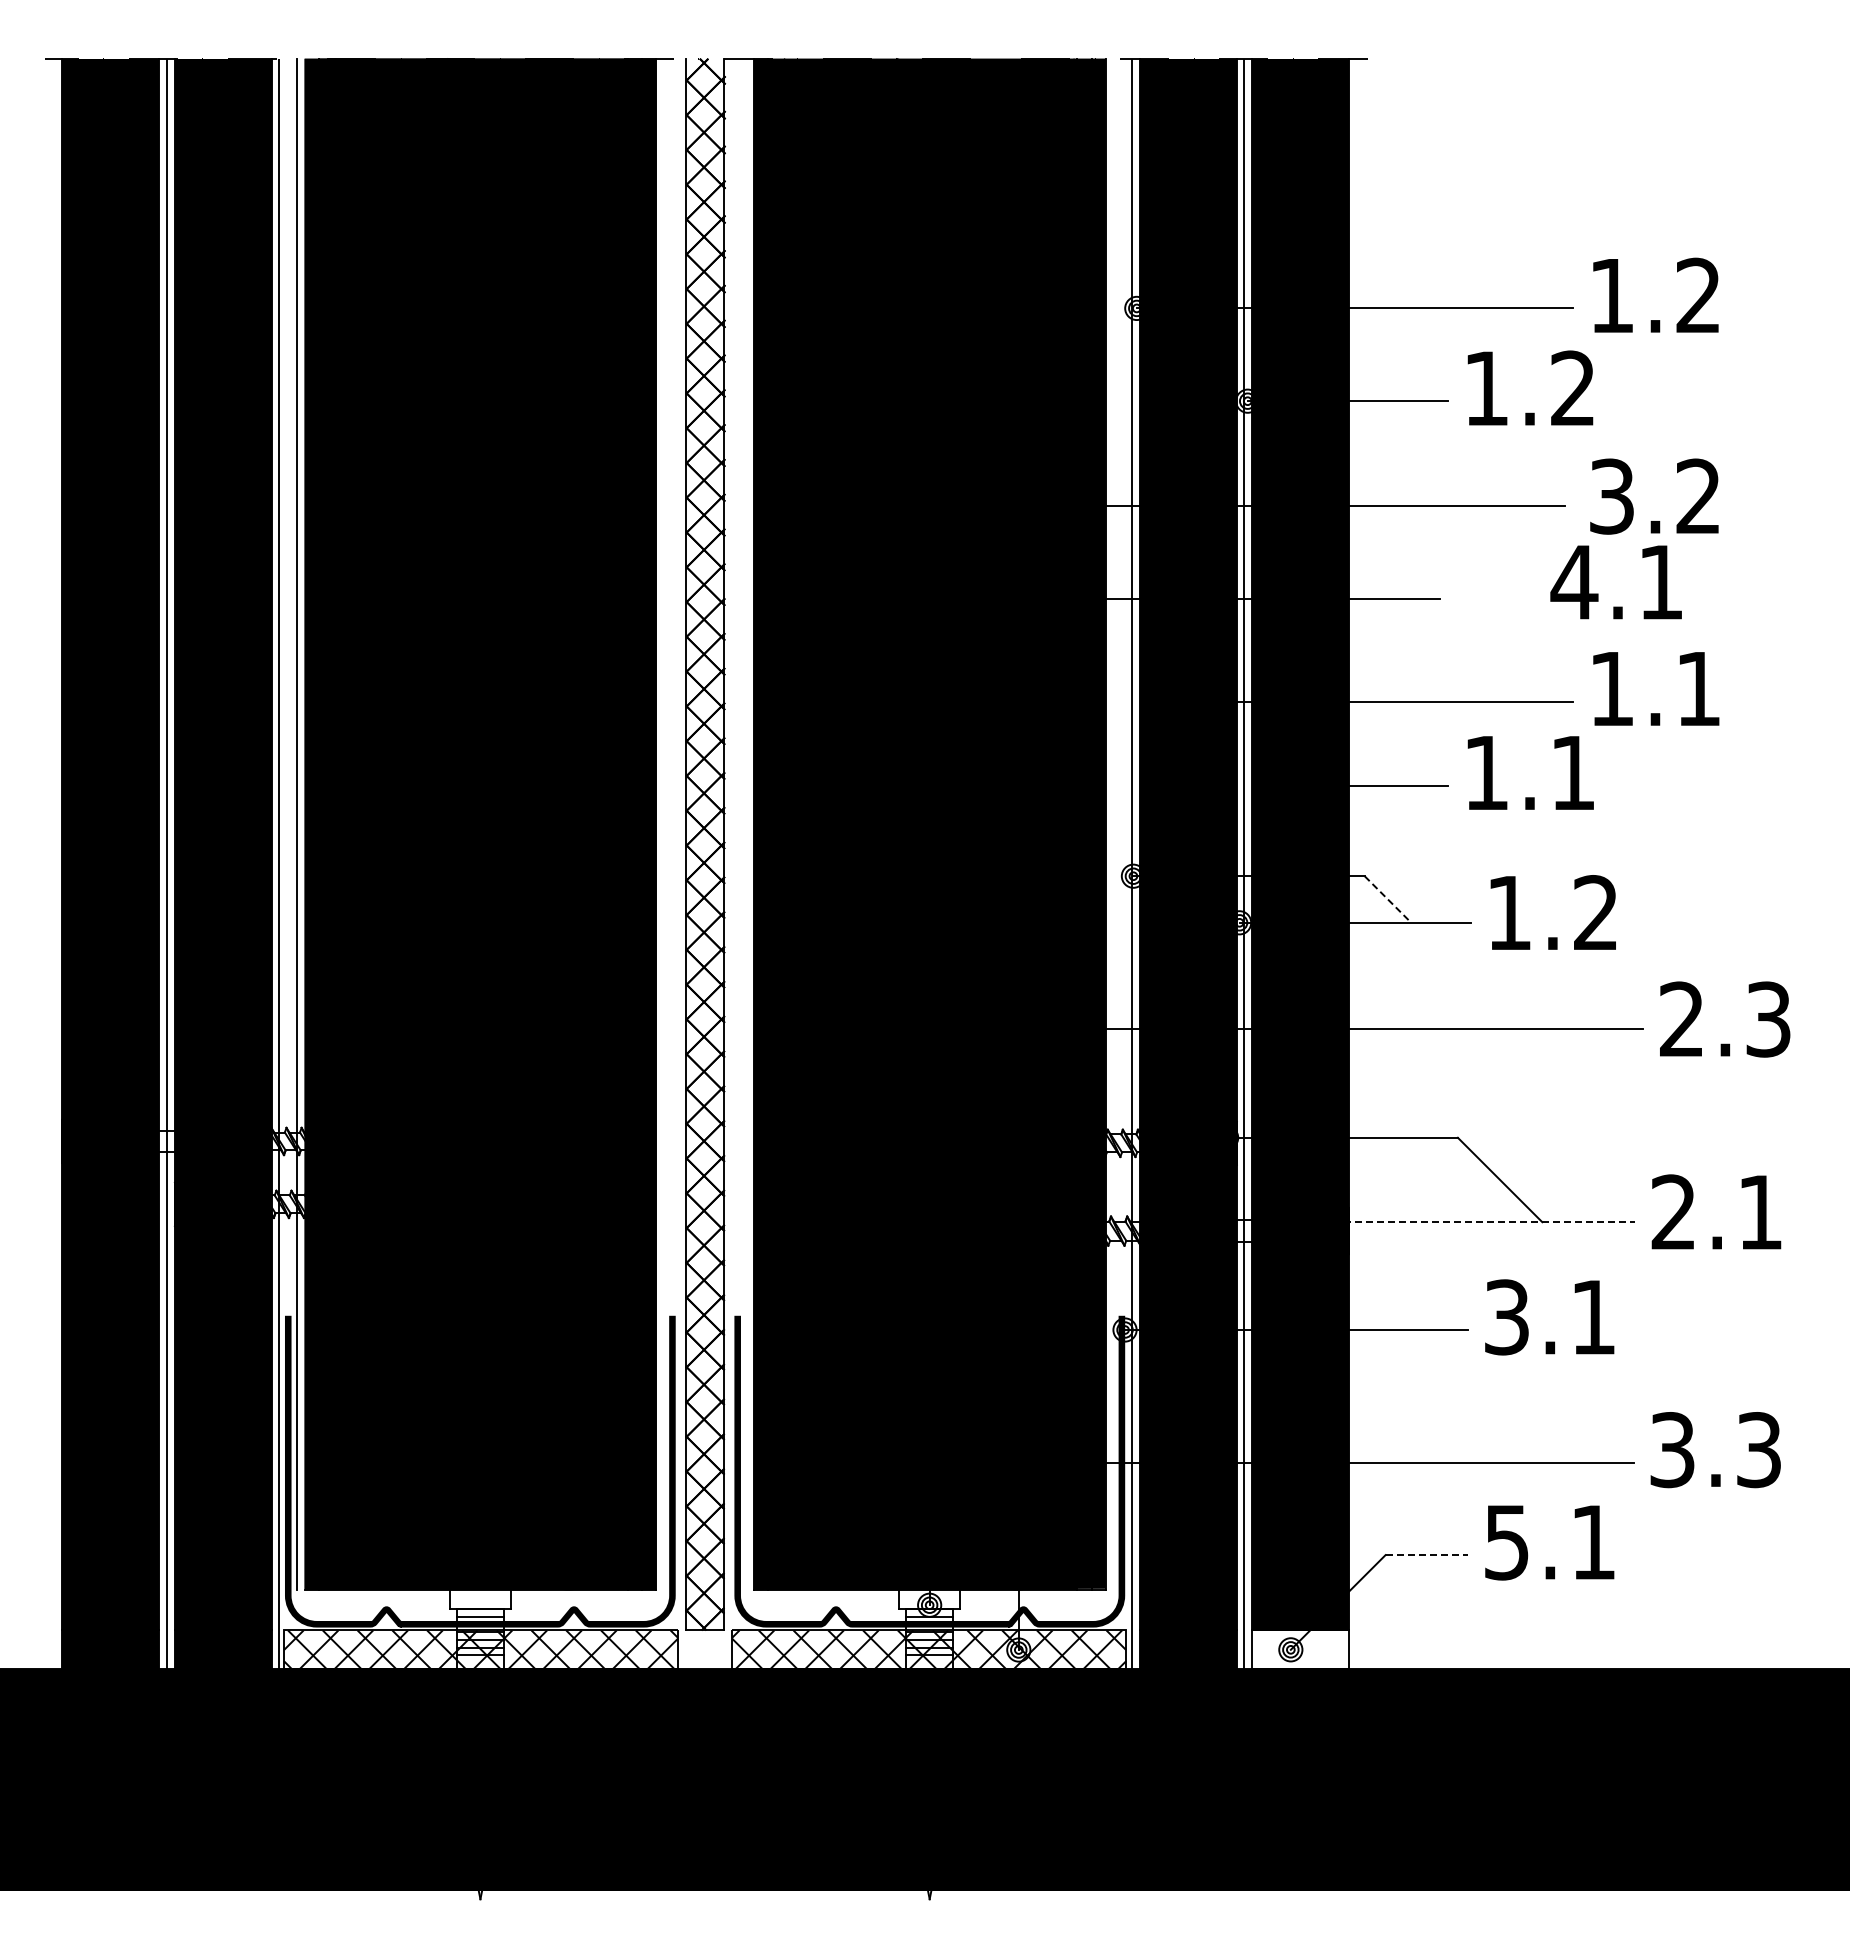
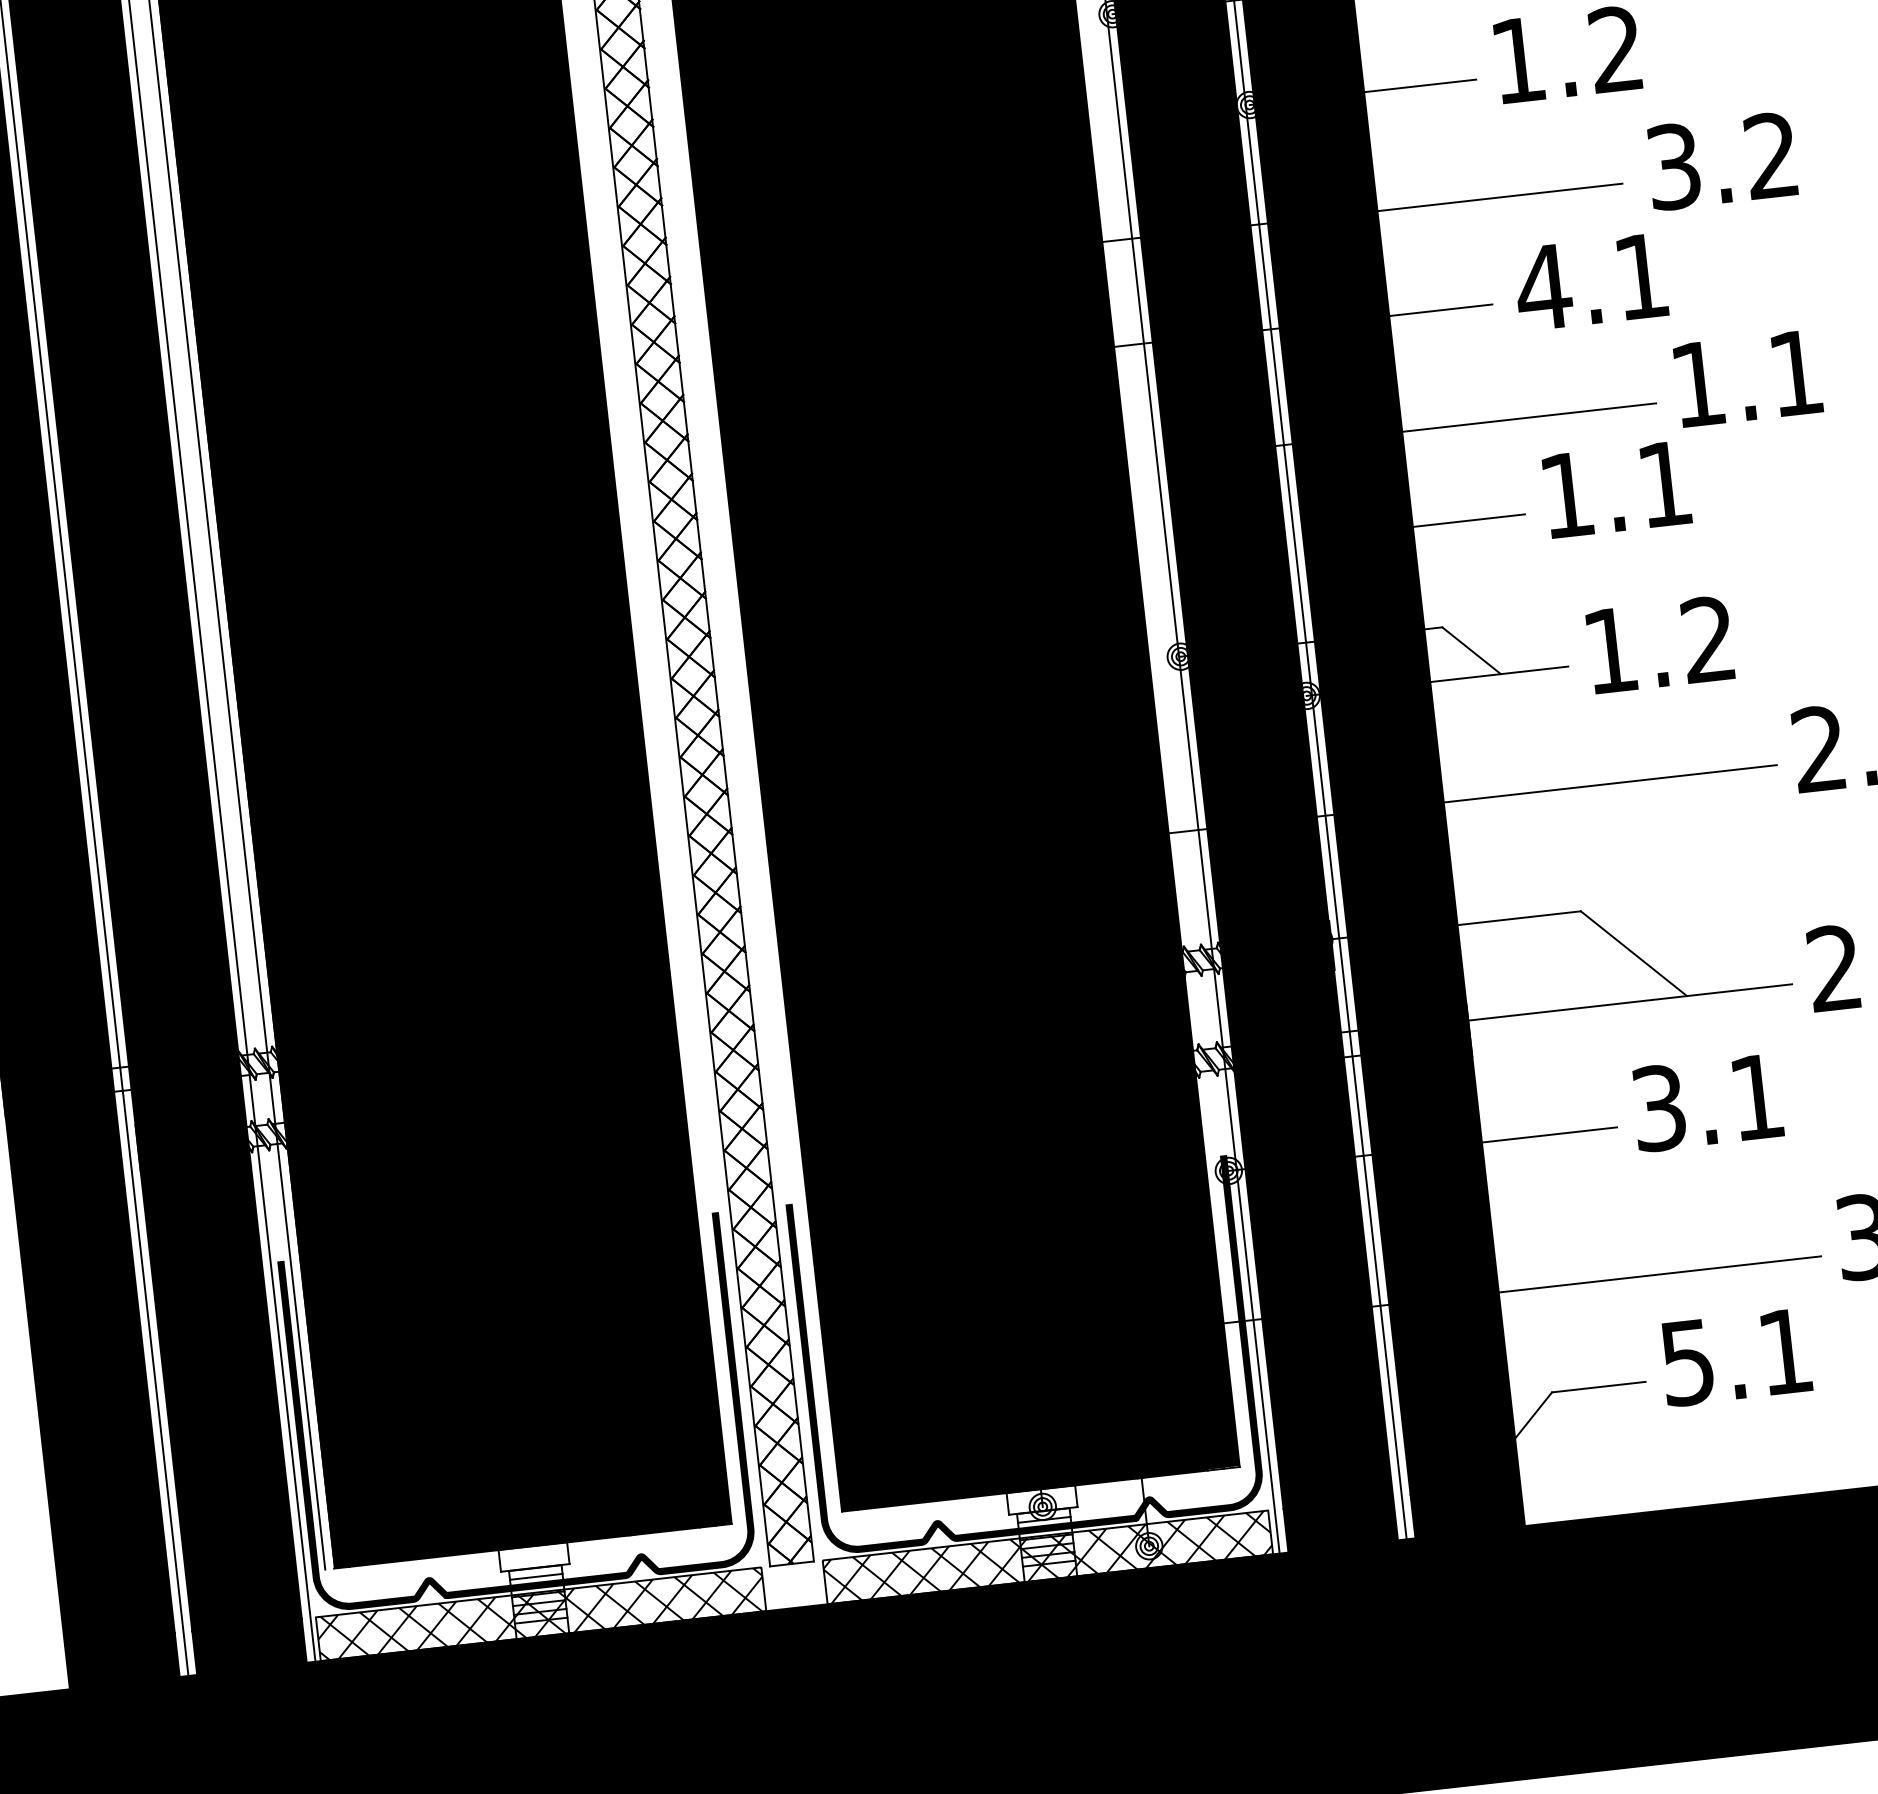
text: (1615, 582) -> (1590, 282), moved
line: (1388, 899) -> (1472, 650), dashed -> solid
line: (1484, 1222) -> (1621, 1003), dashed -> solid
line: (1427, 1555) -> (1599, 1387), dashed -> solid
fill: (1300, 1649) -> (1467, 1509), added

